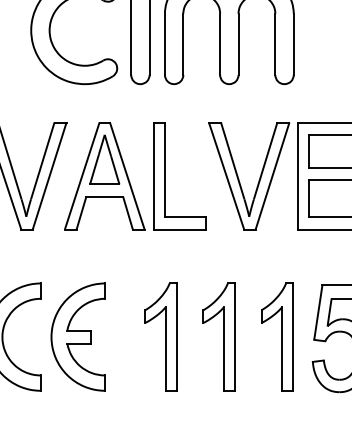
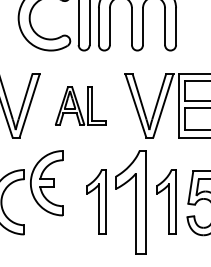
part: (134, 175) -> (80, 105), size x0.6
part: (219, 335) -> (131, 201), size x1.6
part: (77, 337) -> (46, 183), moved

